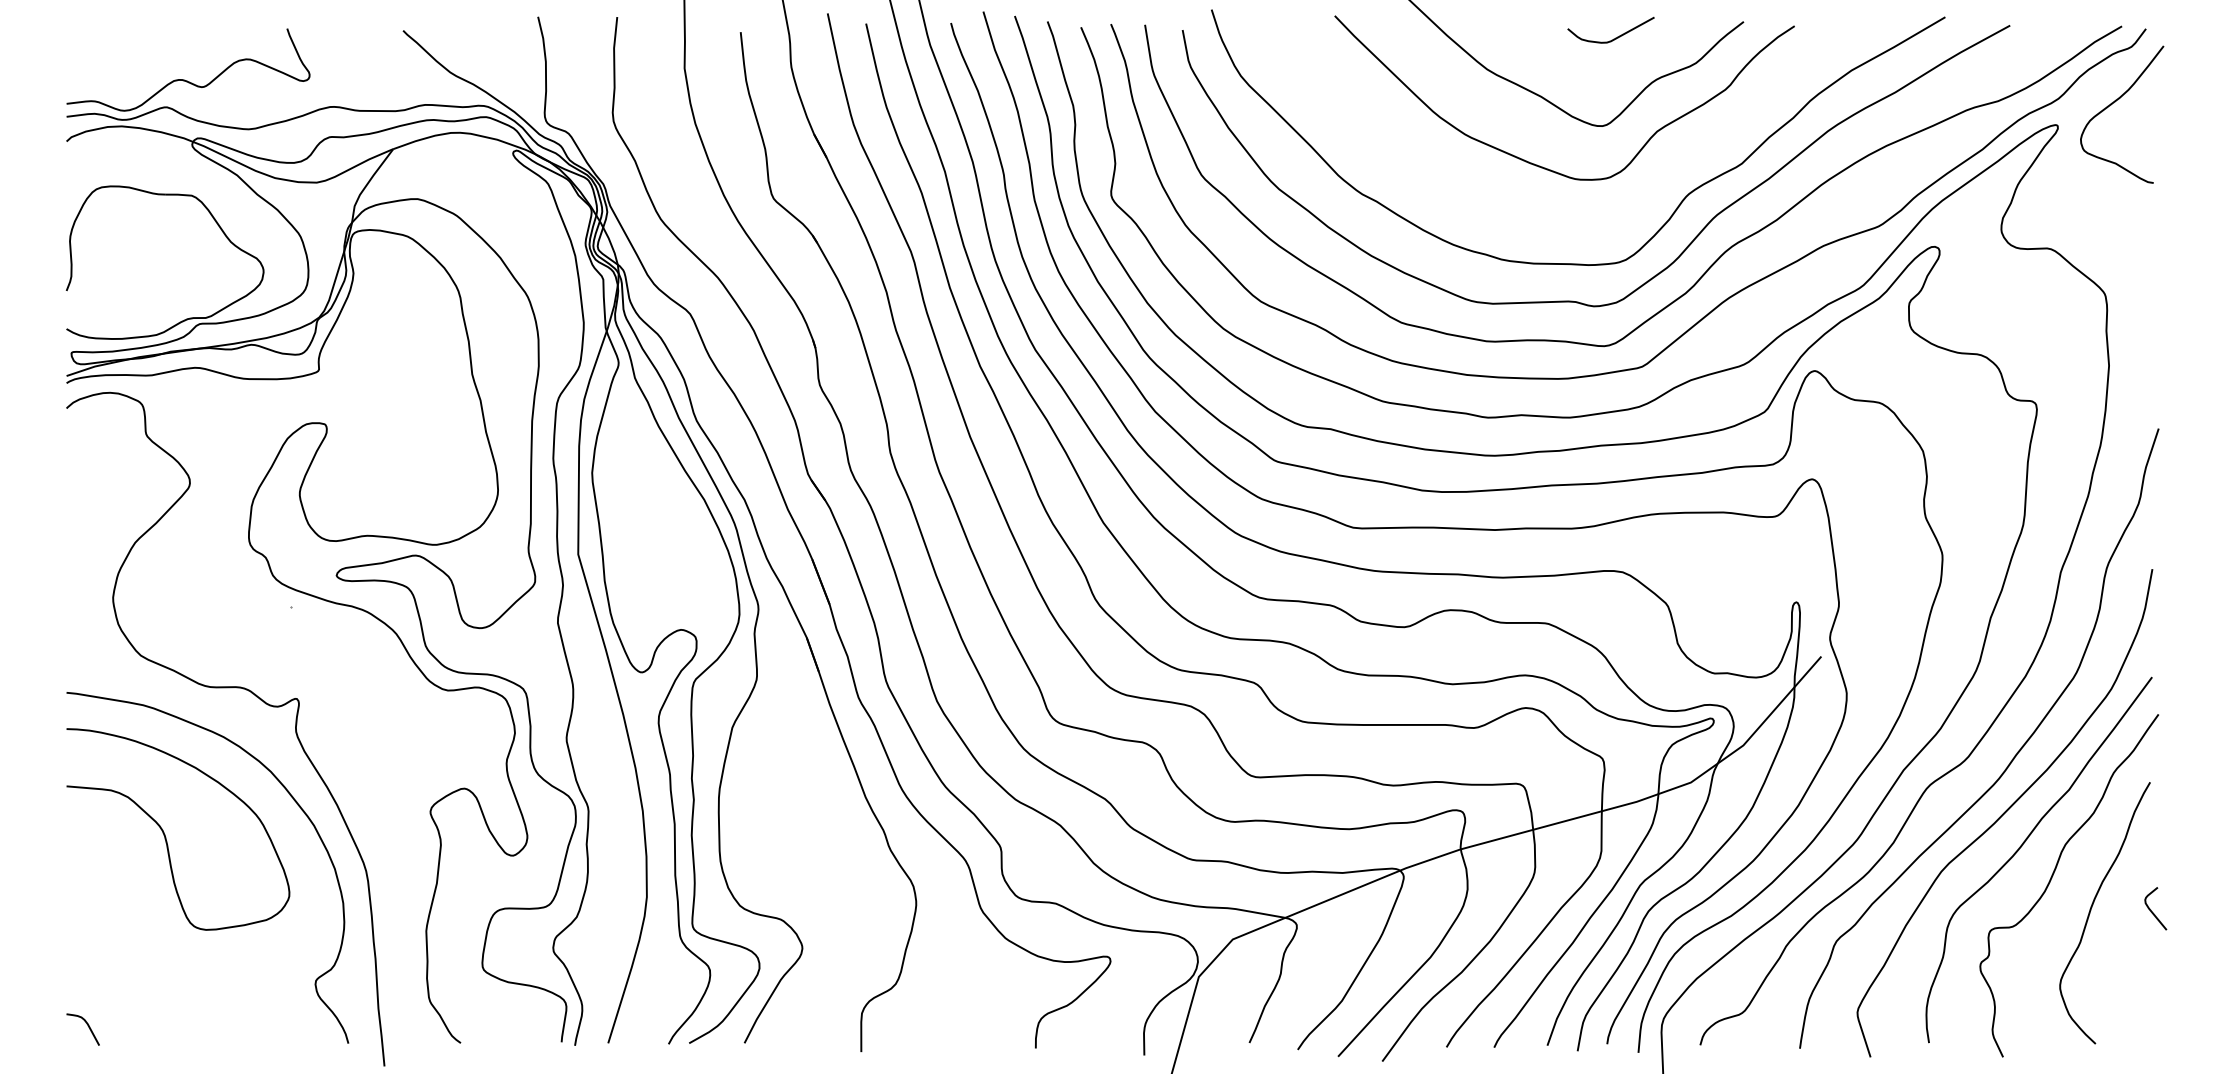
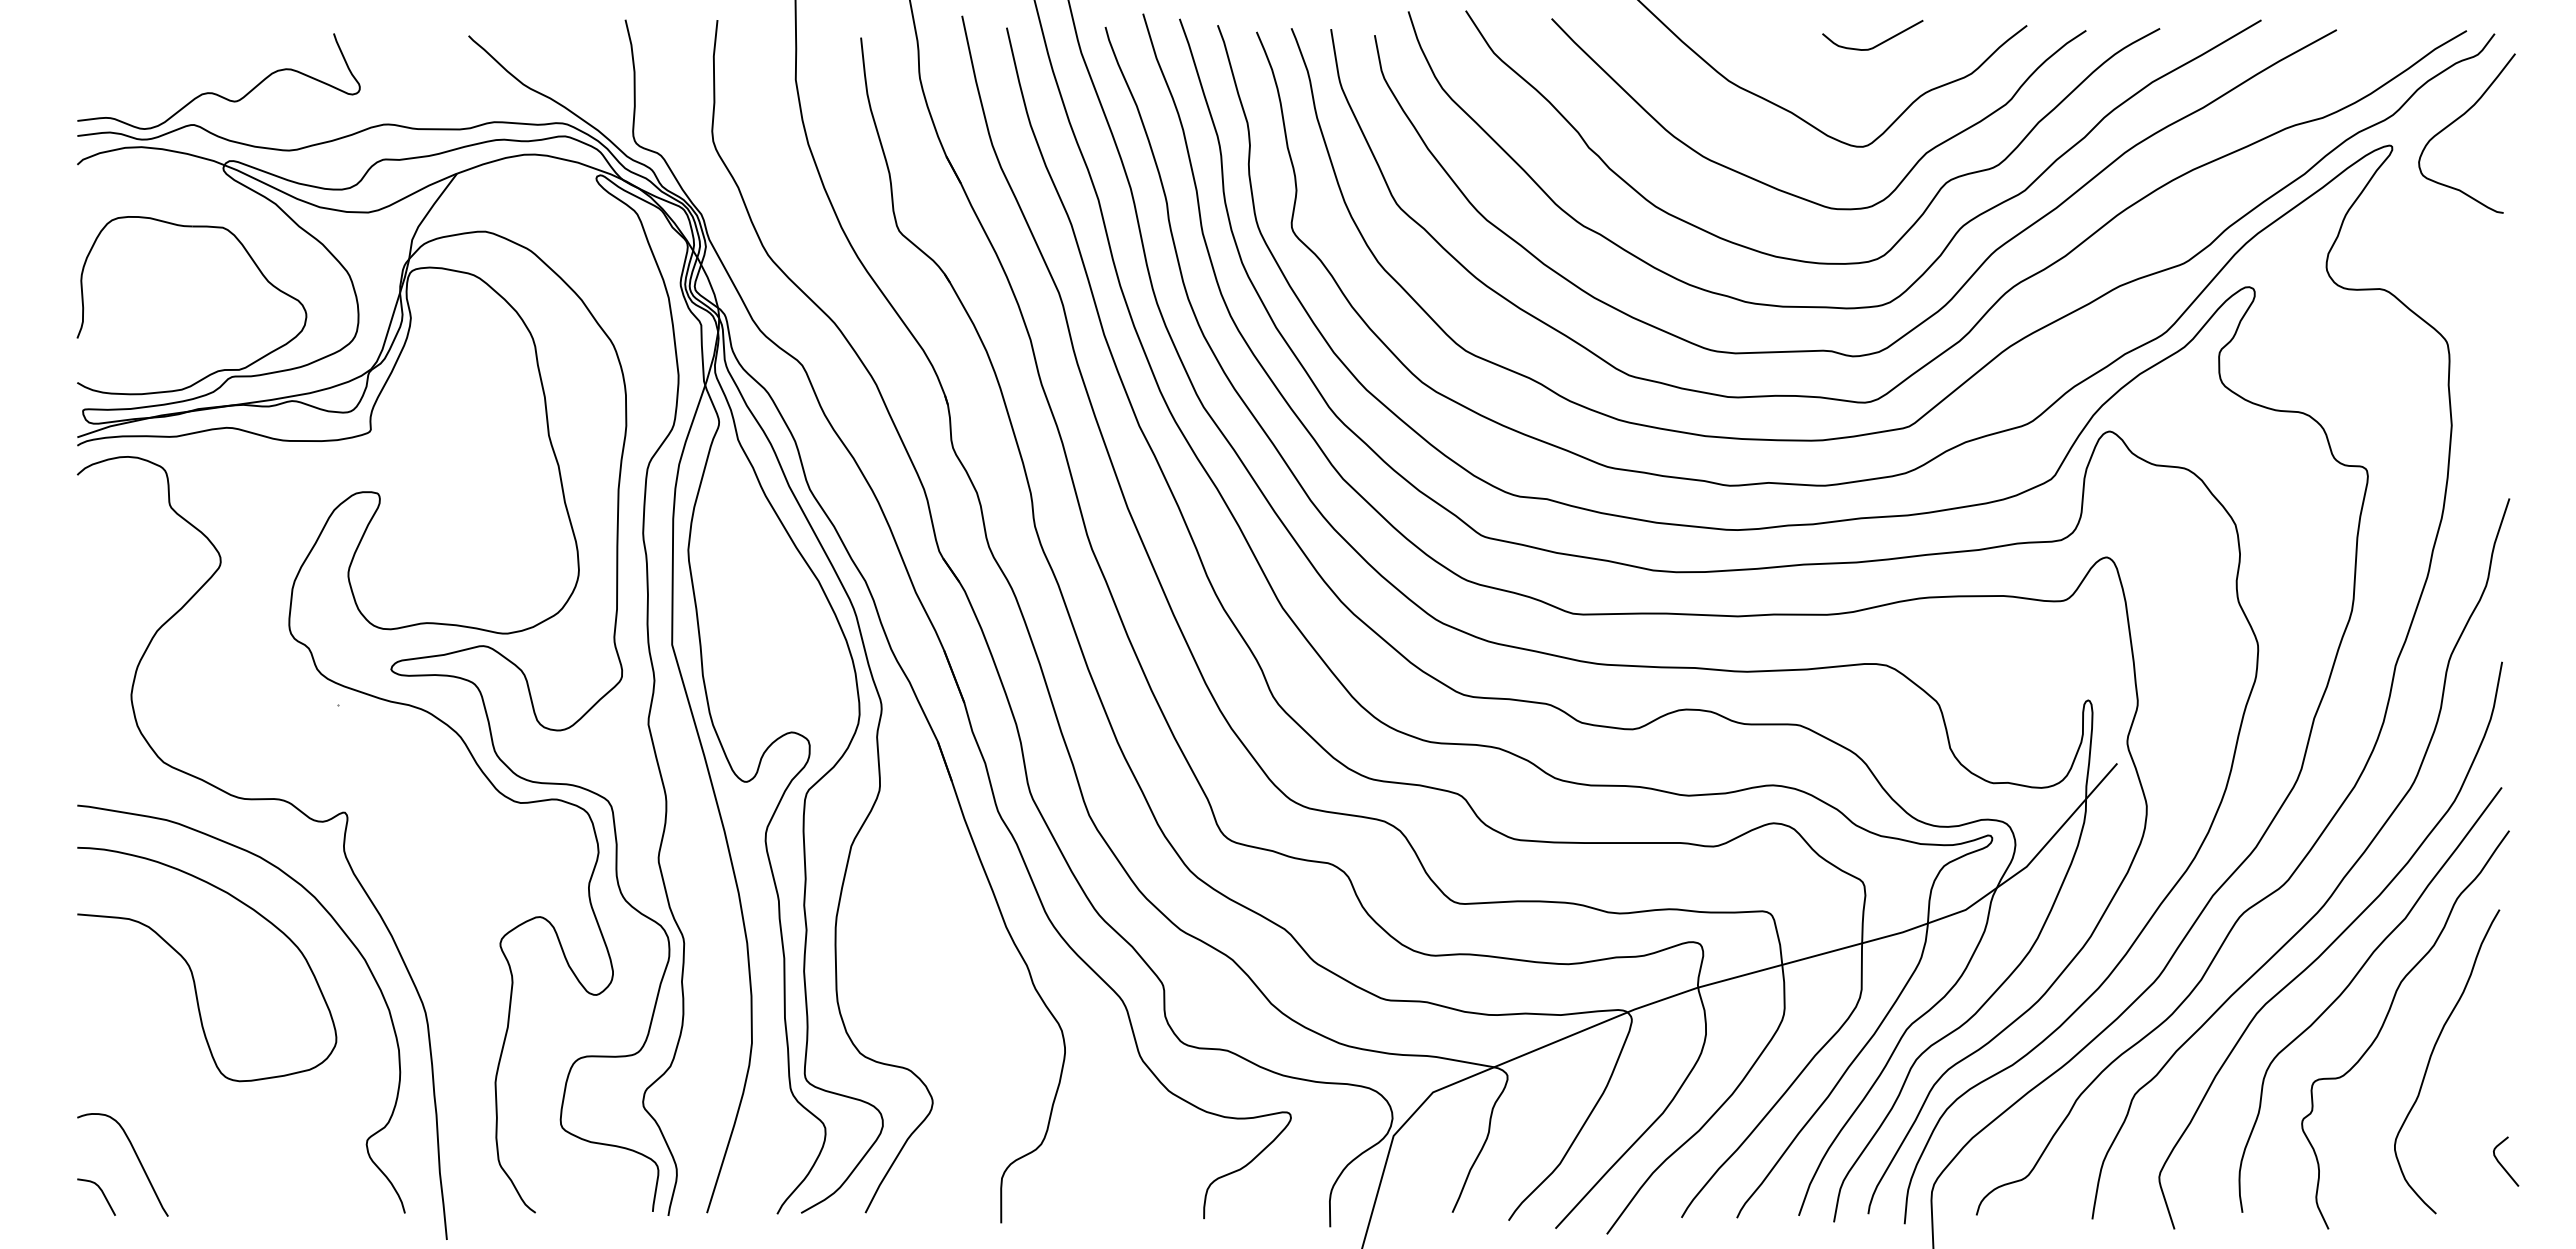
curve: (1542, 222) -> (1793, 258), added
curve: (2151, 910) -> (2501, 1163), moved
curve: (117, 995) -> (136, 1157), added

